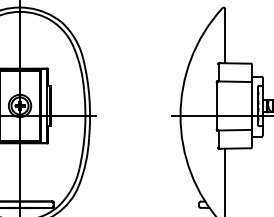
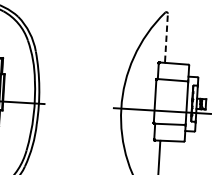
line: (225, 35) -> (166, 37), solid -> dashed

